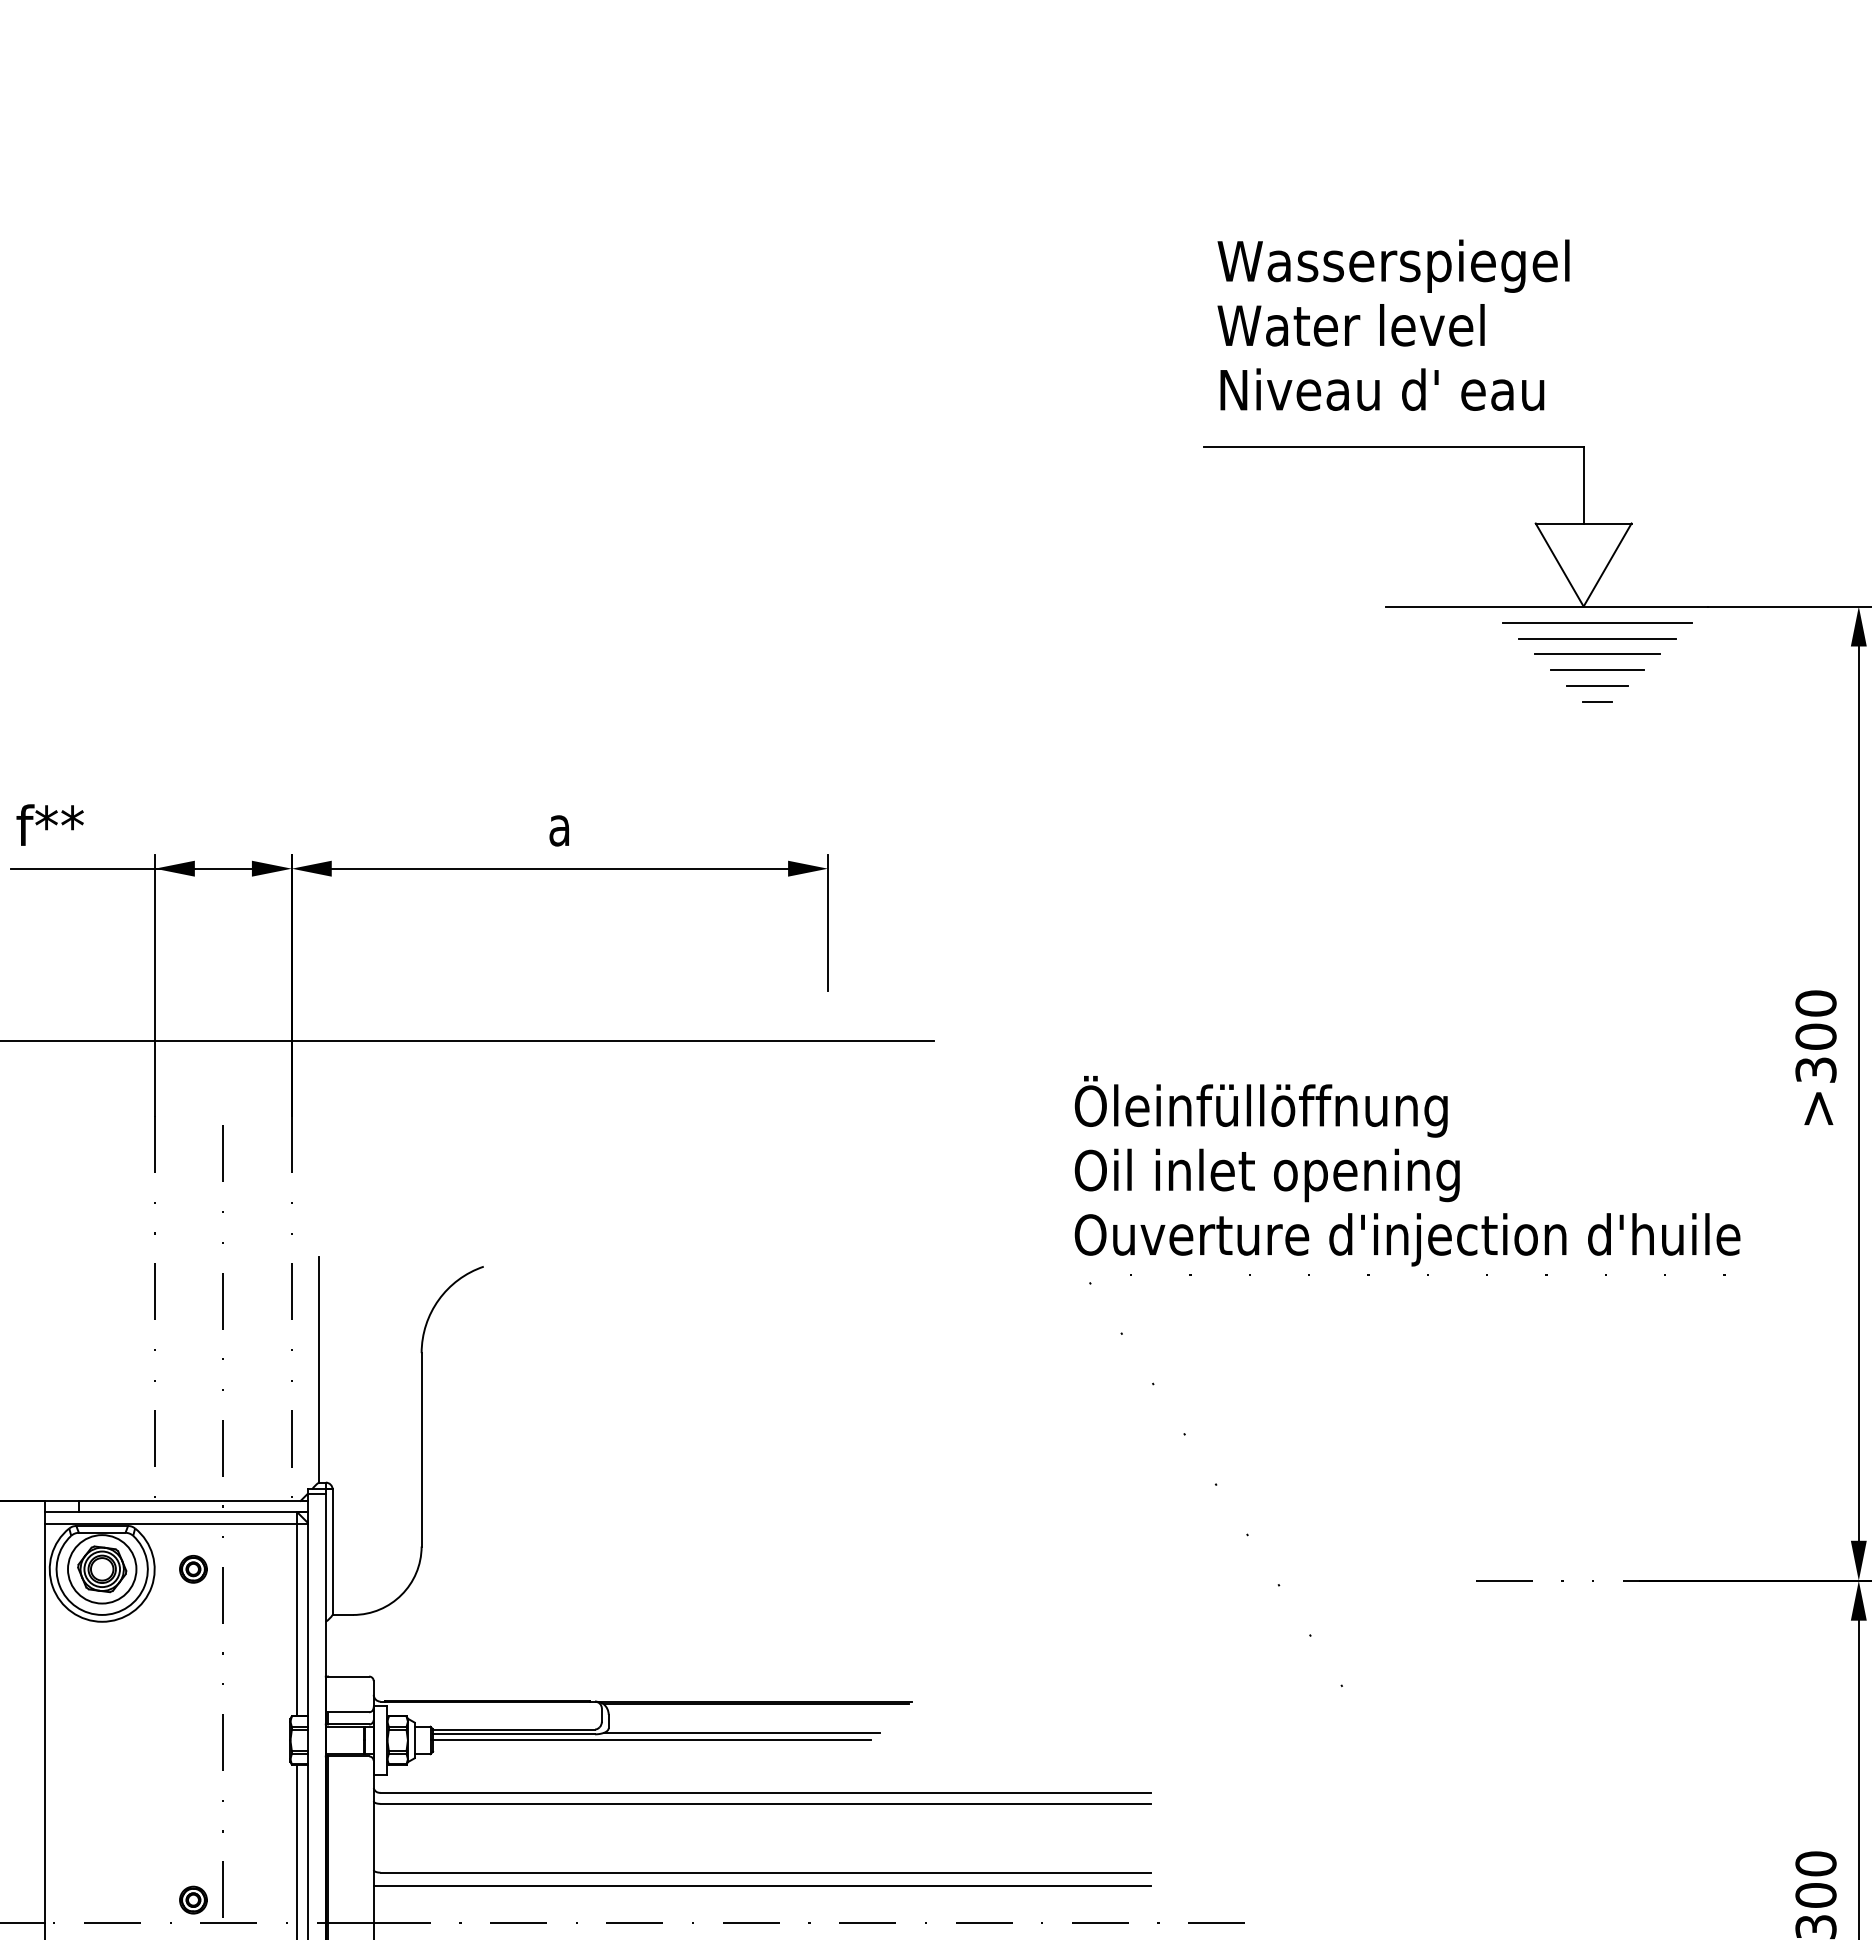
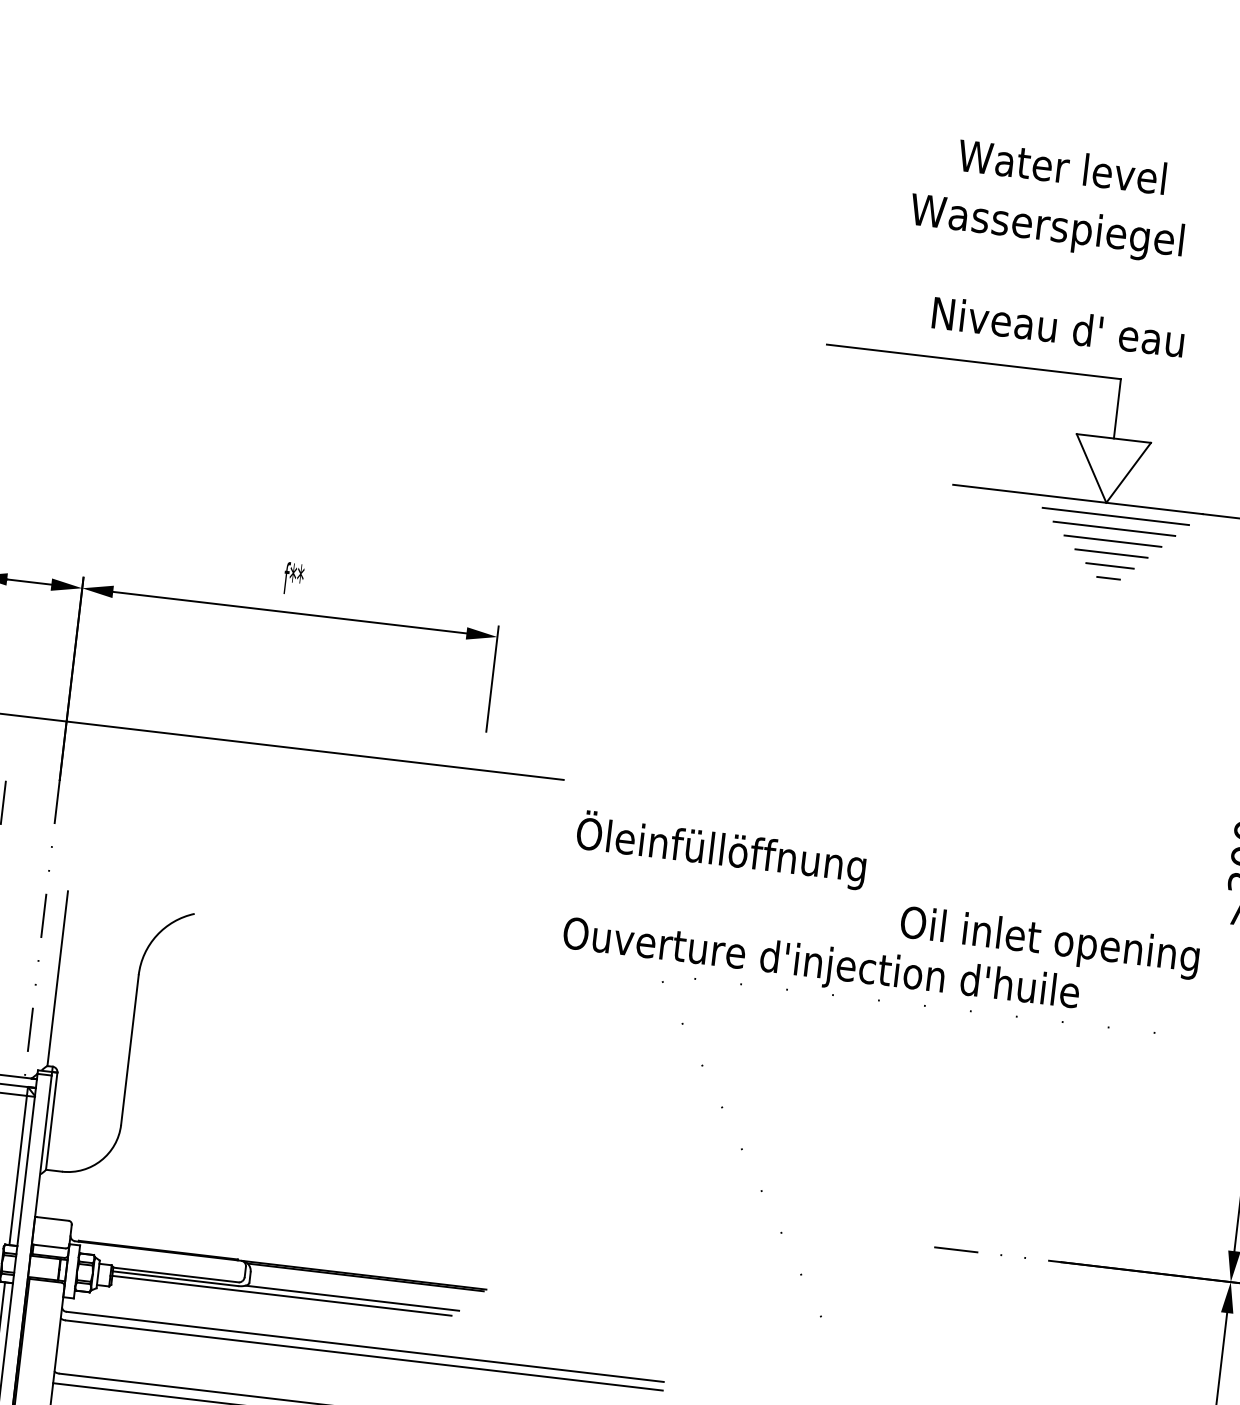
text: (1393, 265) -> (1046, 228), moved
text: (1350, 325) -> (1061, 167), moved
text: (1382, 389) -> (1058, 326), moved
text: (559, 825) -> (293, 579), a -> f**
text: (1260, 1106) -> (720, 849), moved
text: (1266, 1175) -> (1049, 942), moved
text: (1407, 1239) -> (821, 966), moved

